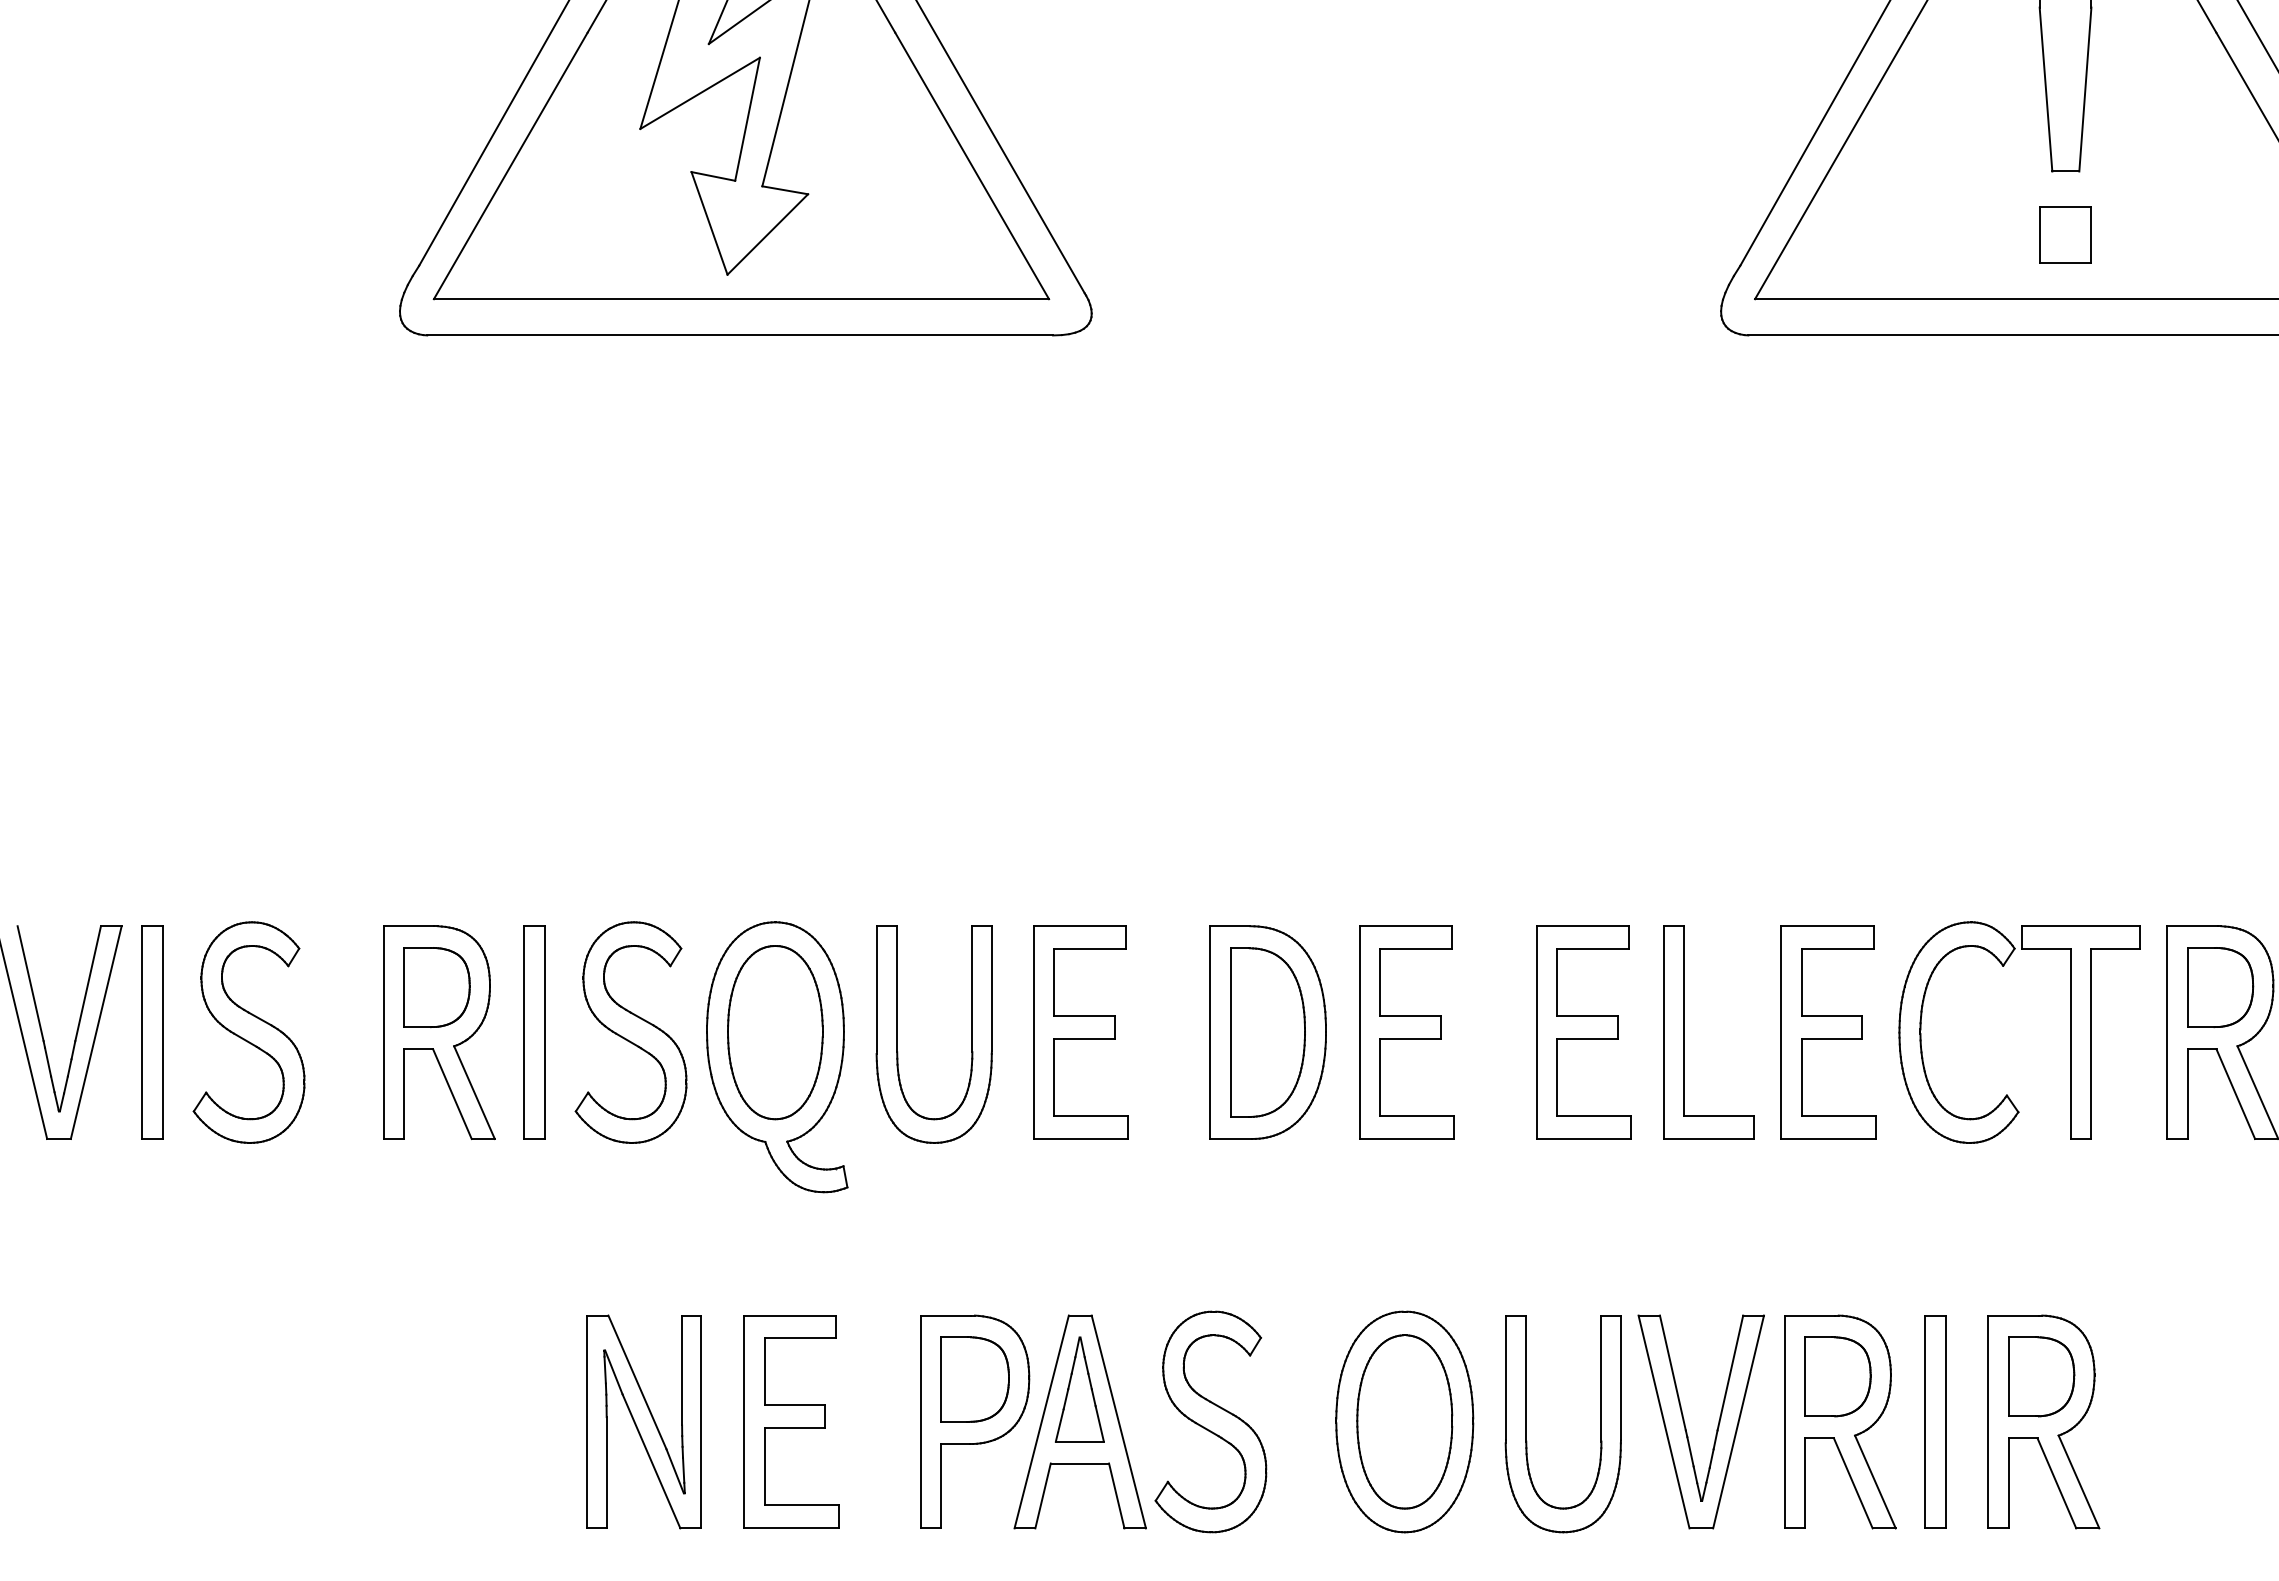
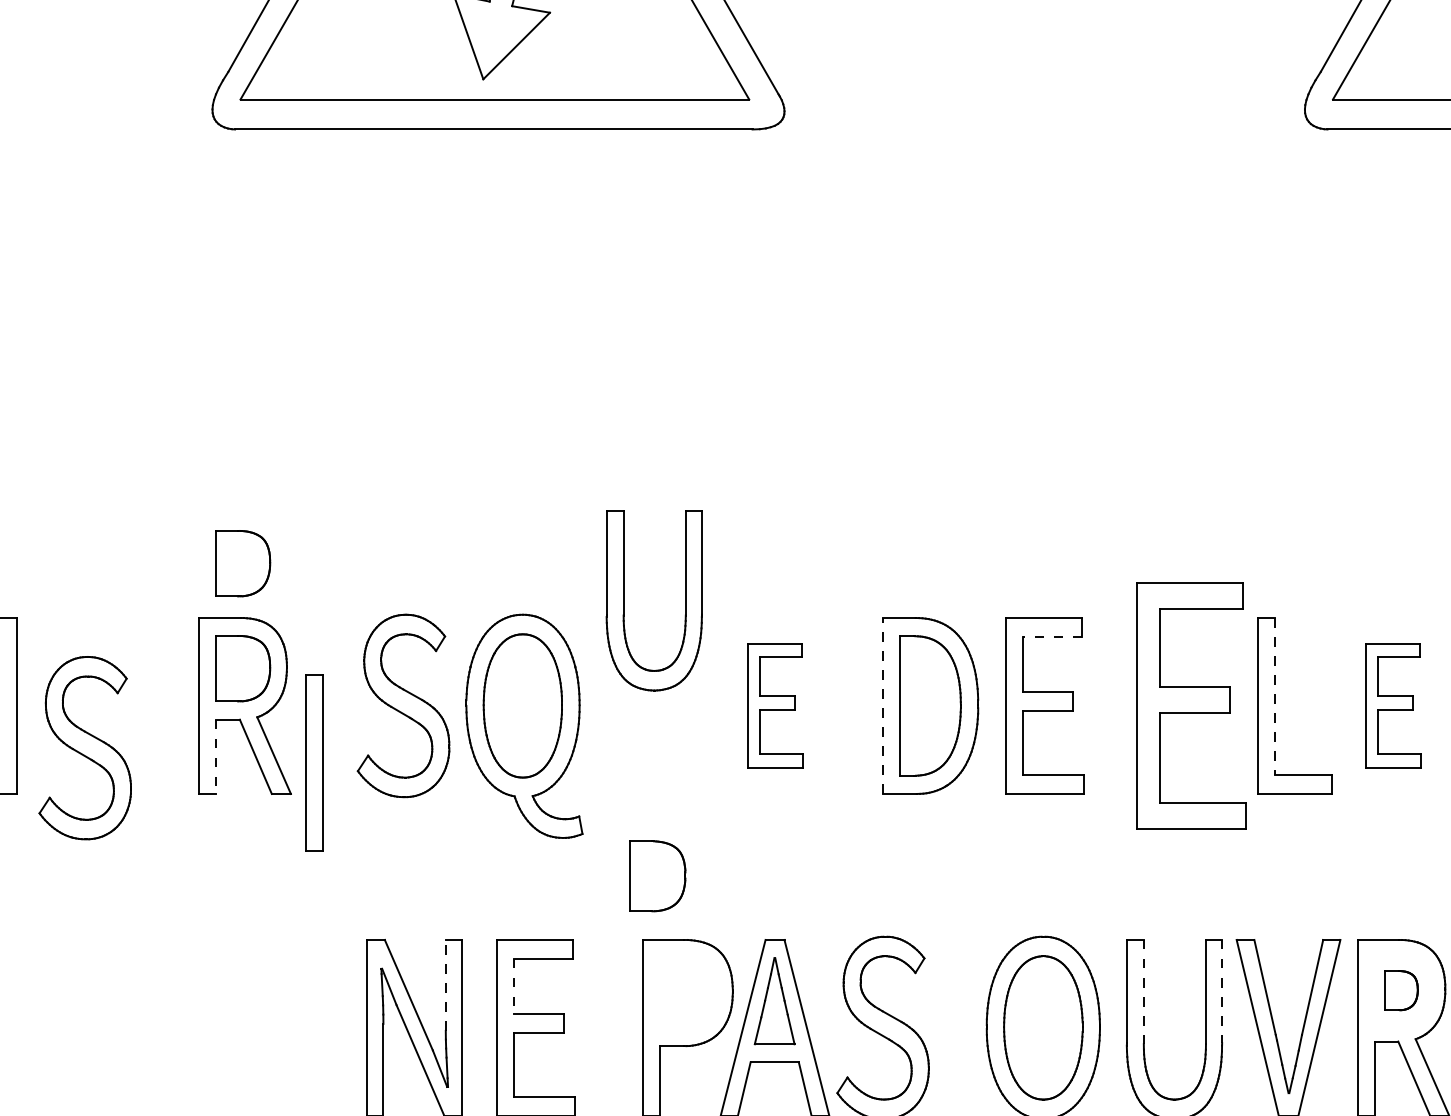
part: (436, 860) -> (242, 563), added
line: (1416, 948) -> (1053, 636), solid -> dashed
line: (1684, 1021) -> (1274, 696), solid -> dashed
part: (248, 1032) -> (84, 748), moved
part: (534, 1032) -> (314, 762), moved
part: (1080, 1032) -> (775, 705), size x0.7
line: (1210, 1032) -> (882, 705), solid -> dashed
part: (1583, 1032) -> (1191, 705), size x1.4
part: (1828, 1032) -> (1393, 705), size x0.7
part: (897, 1034) -> (623, 600), moved
line: (404, 1094) -> (216, 757), solid -> dashed
line: (682, 1370) -> (446, 985), solid -> dashed
line: (764, 1372) -> (513, 987), solid -> dashed
part: (1837, 1376) -> (1401, 990), size x0.6
line: (1526, 1378) -> (1144, 991), solid -> dashed
line: (1620, 1378) -> (1221, 991), solid -> dashed
part: (974, 1379) -> (656, 876), moved

